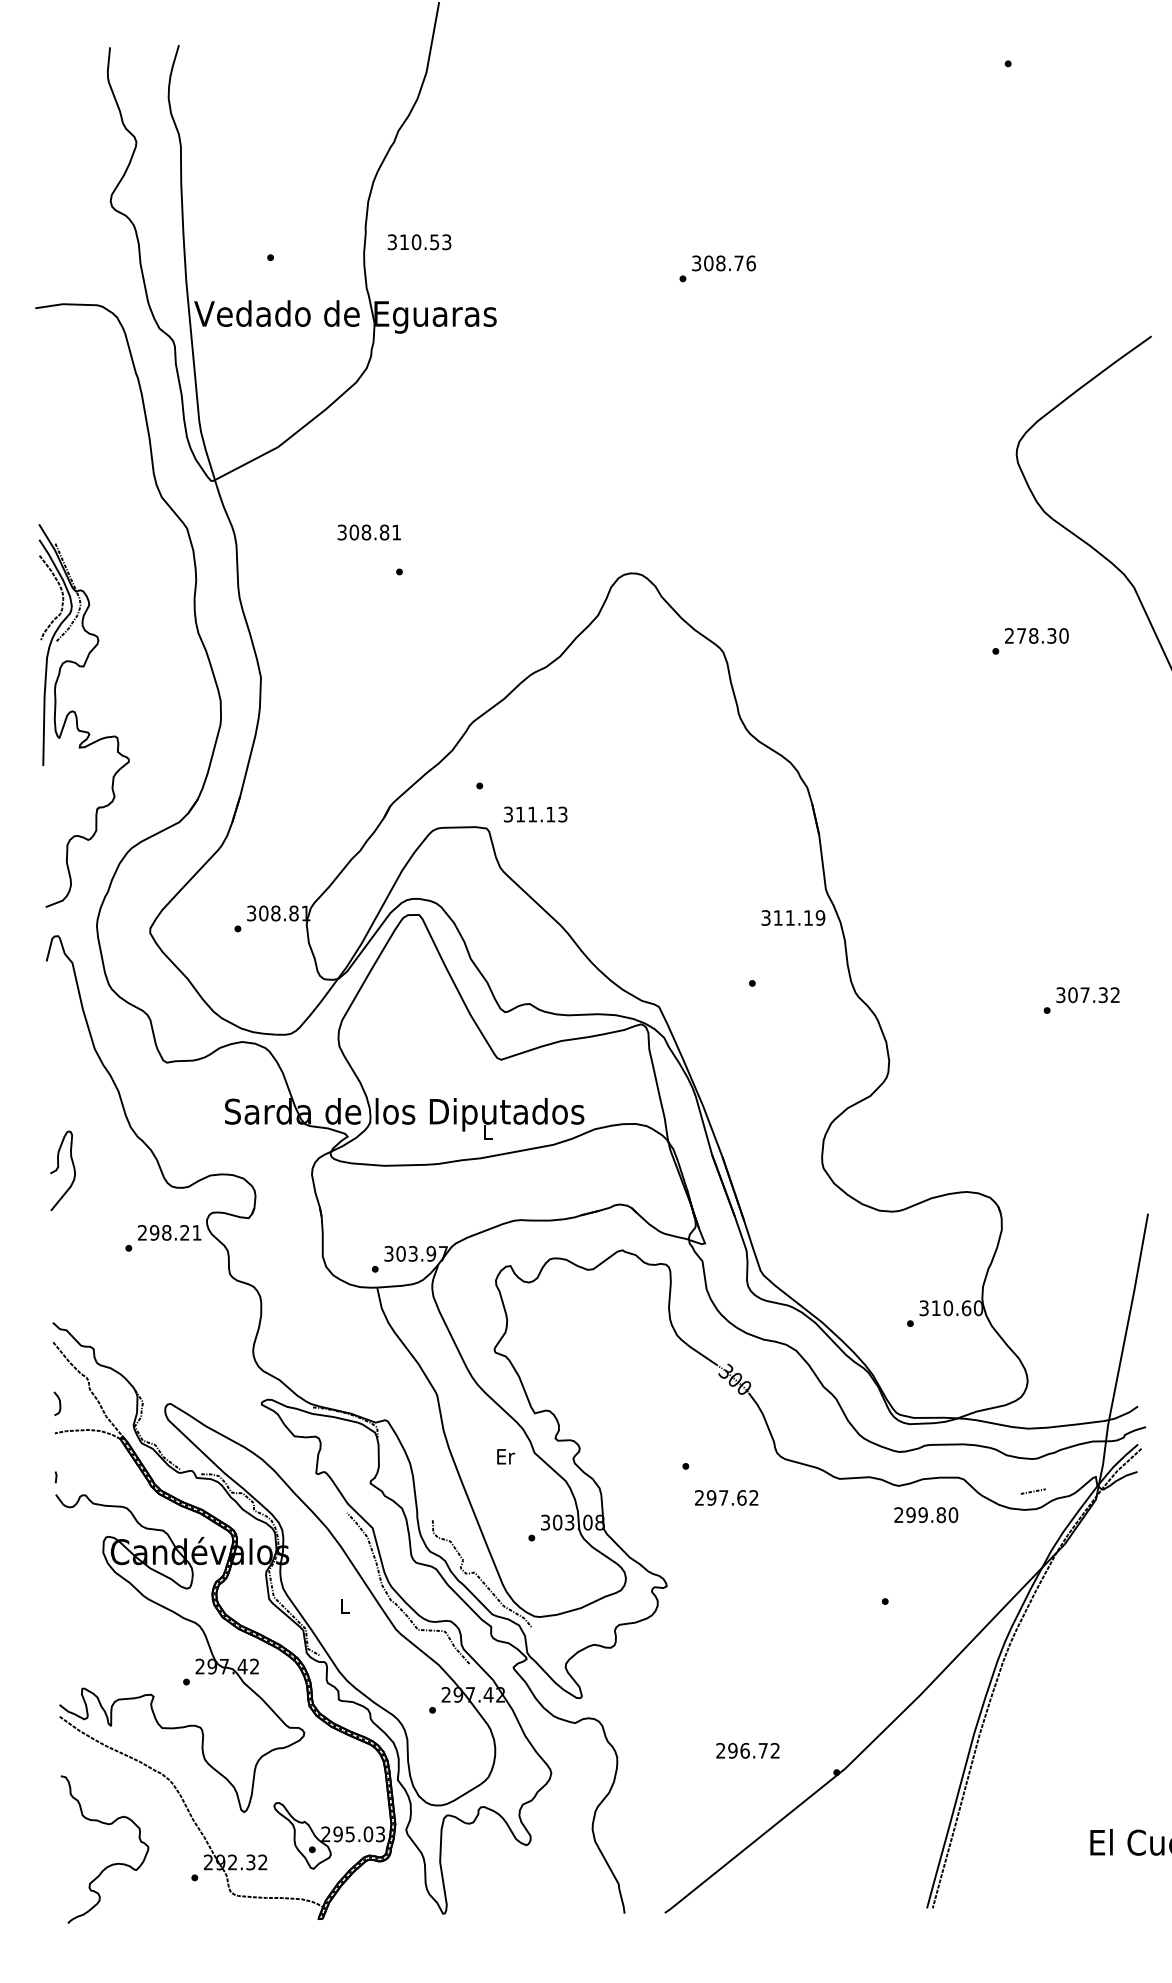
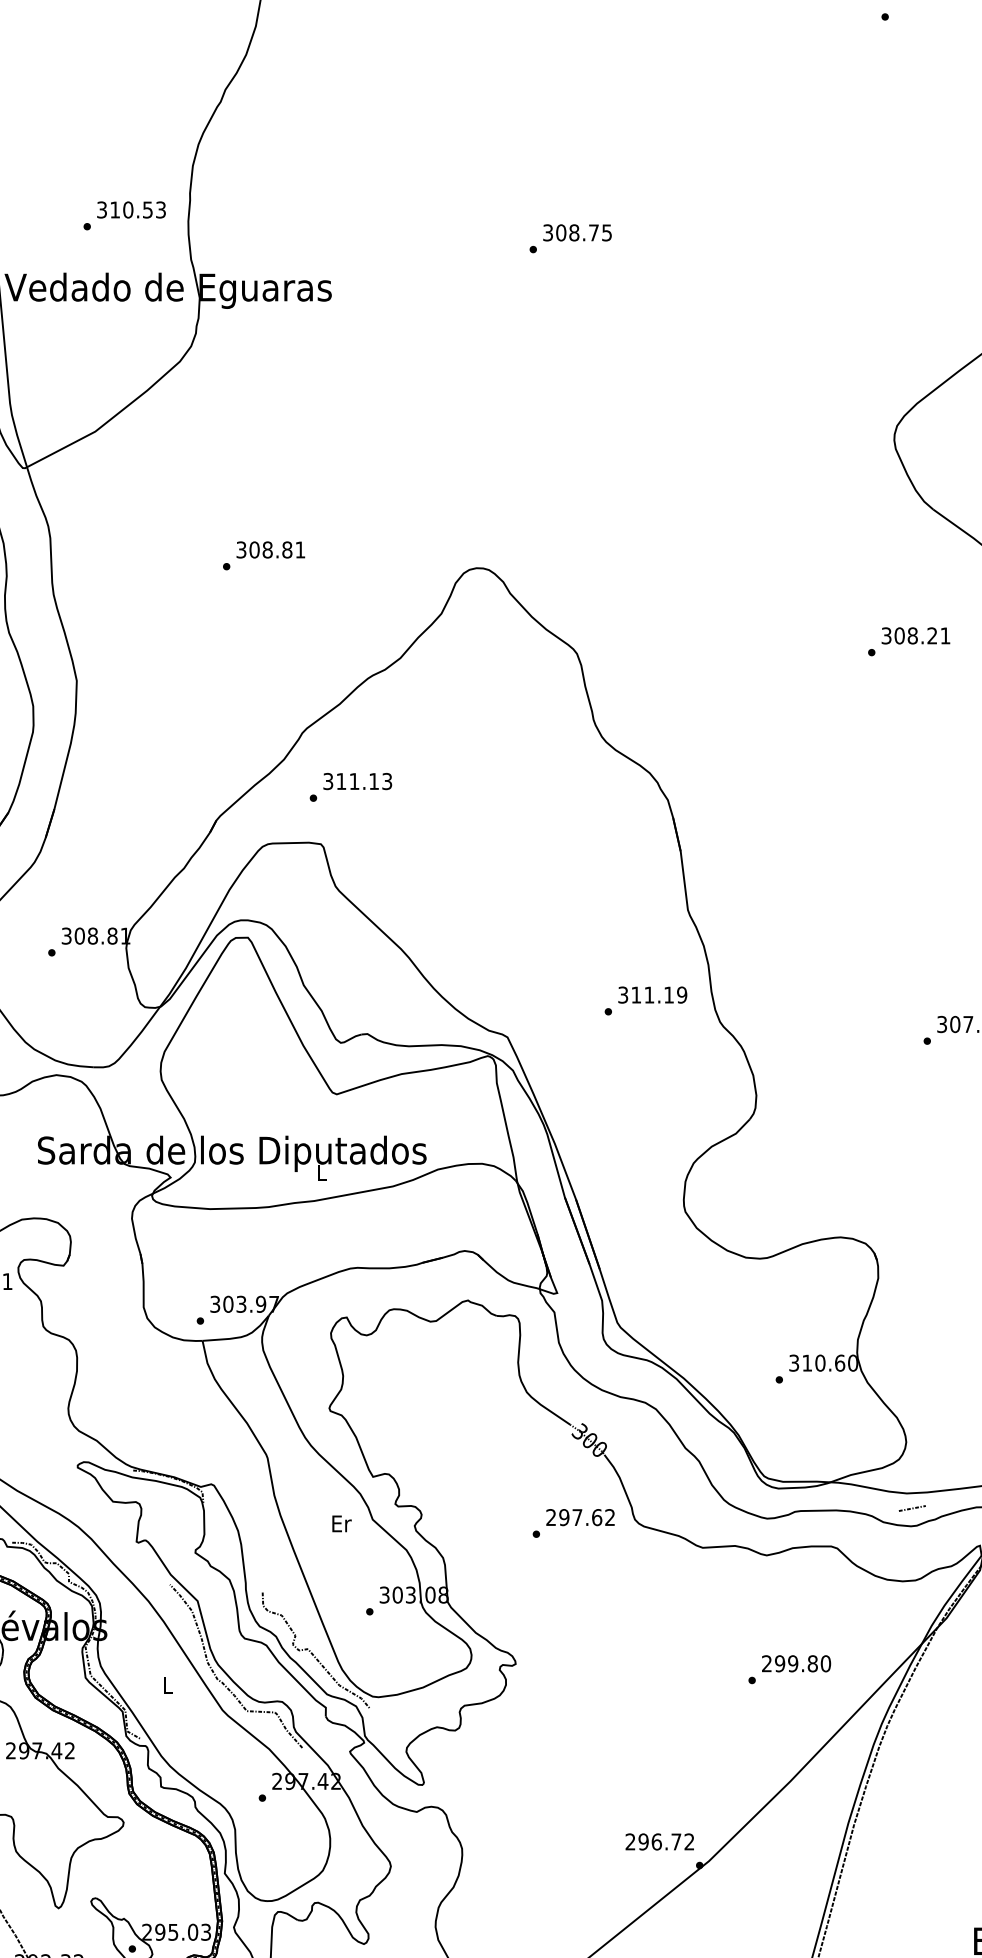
text: (419, 242) -> (131, 210), moved
text: (750, 263) -> (606, 232), 308.76 -> 308.75
text: (368, 532) -> (269, 549), moved
text: (1036, 635) -> (915, 635), 278.30 -> 308.21
text: (535, 814) -> (357, 781), moved
text: (793, 917) -> (652, 994), moved
line: (1031, 1491) -> (910, 1508), moved
text: (726, 1497) -> (580, 1517), moved
text: (926, 1515) -> (796, 1664), moved
text: (747, 1750) -> (659, 1841), moved

